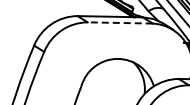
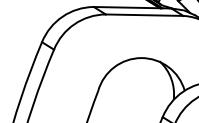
line: (120, 22) -> (144, 14), dashed -> solid

